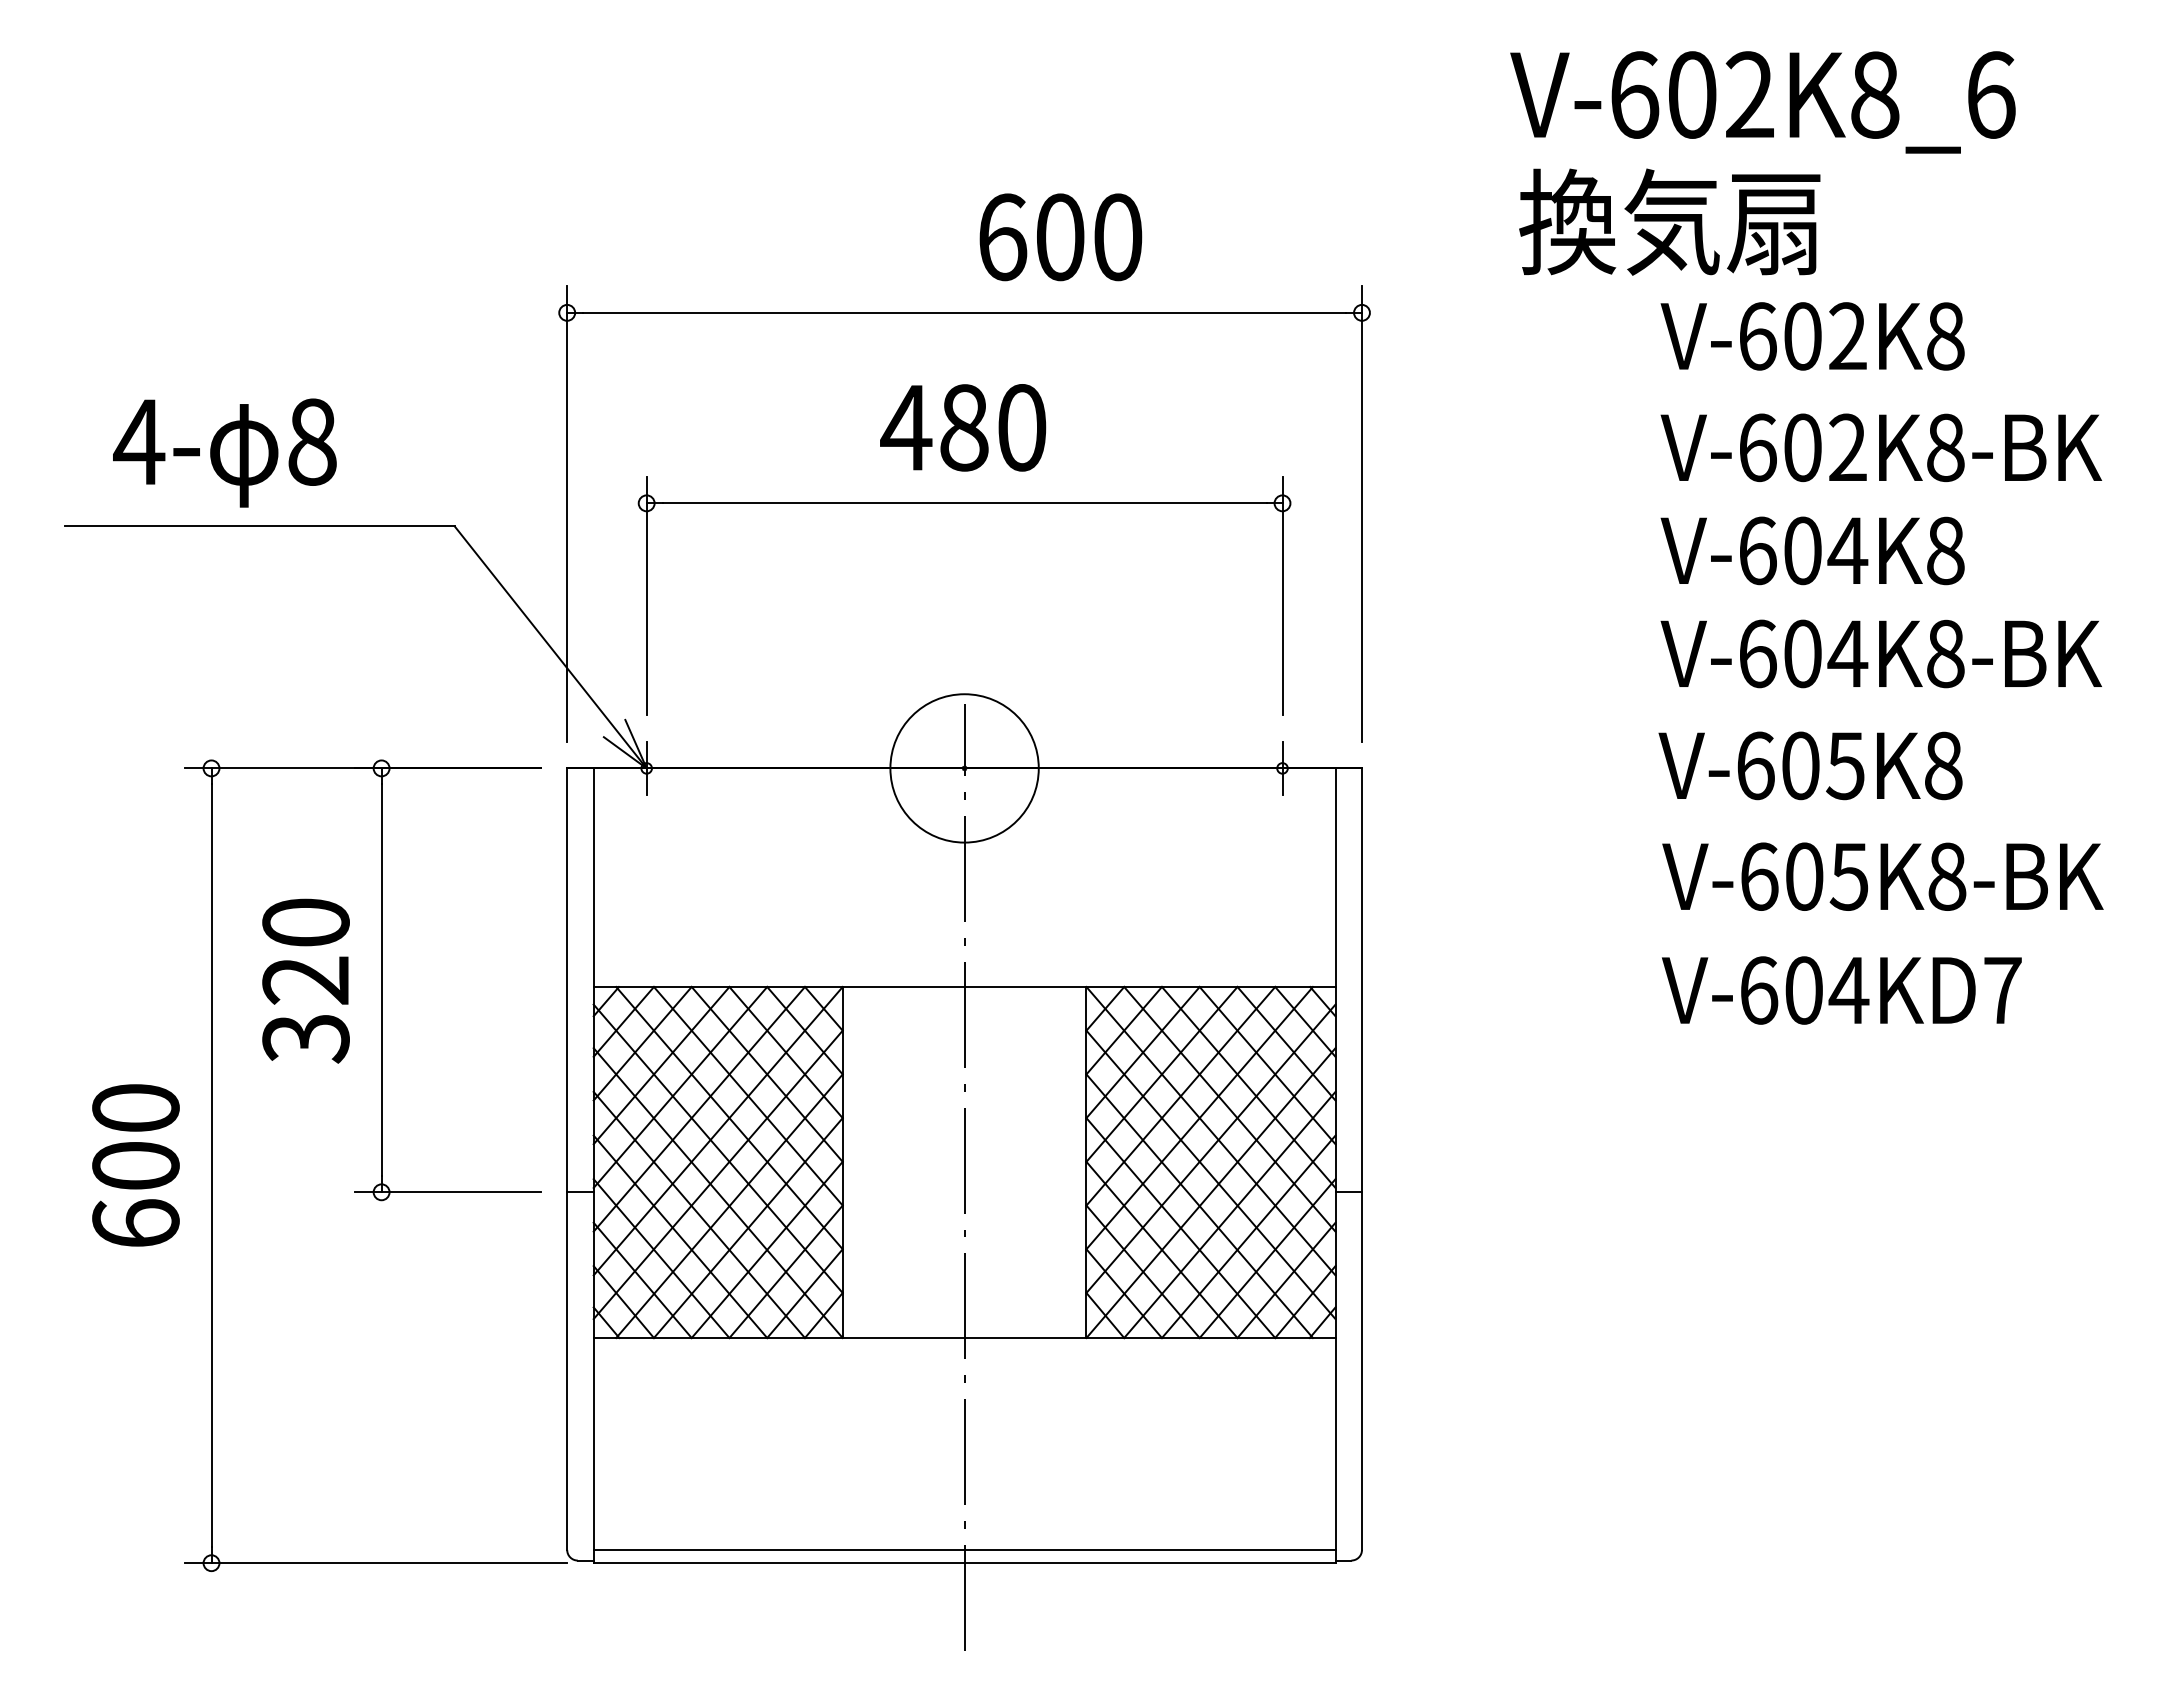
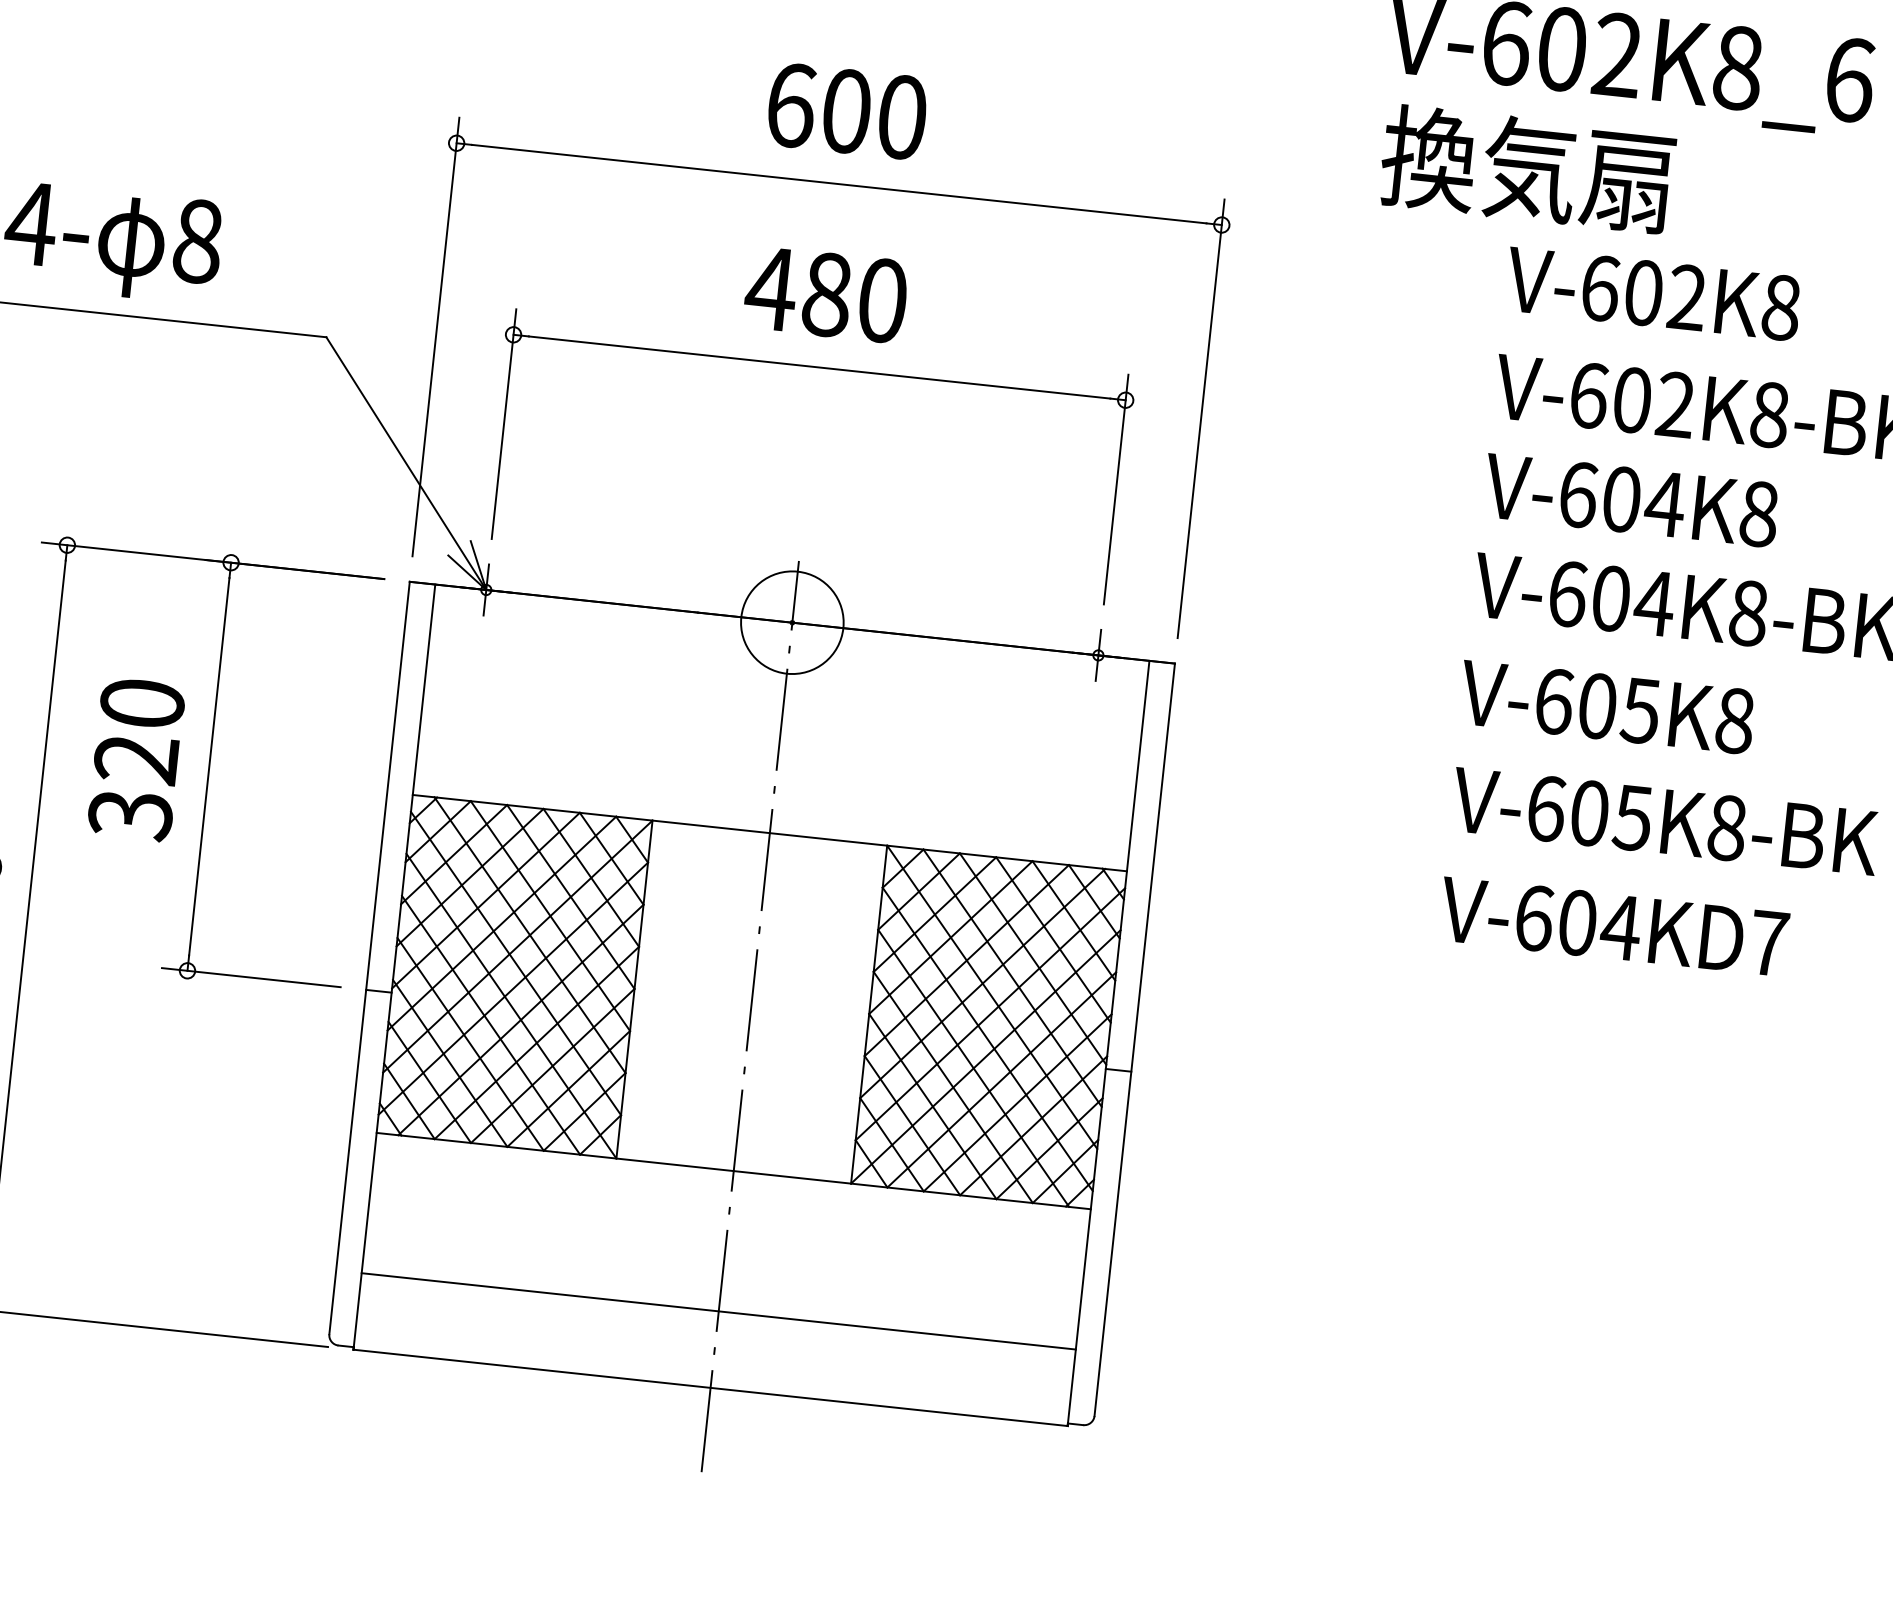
text: (1060, 237) -> (846, 111), moved
circle: (964, 768) -> (792, 622), size x0.71
line: (964, 1549) -> (718, 1311), moved

